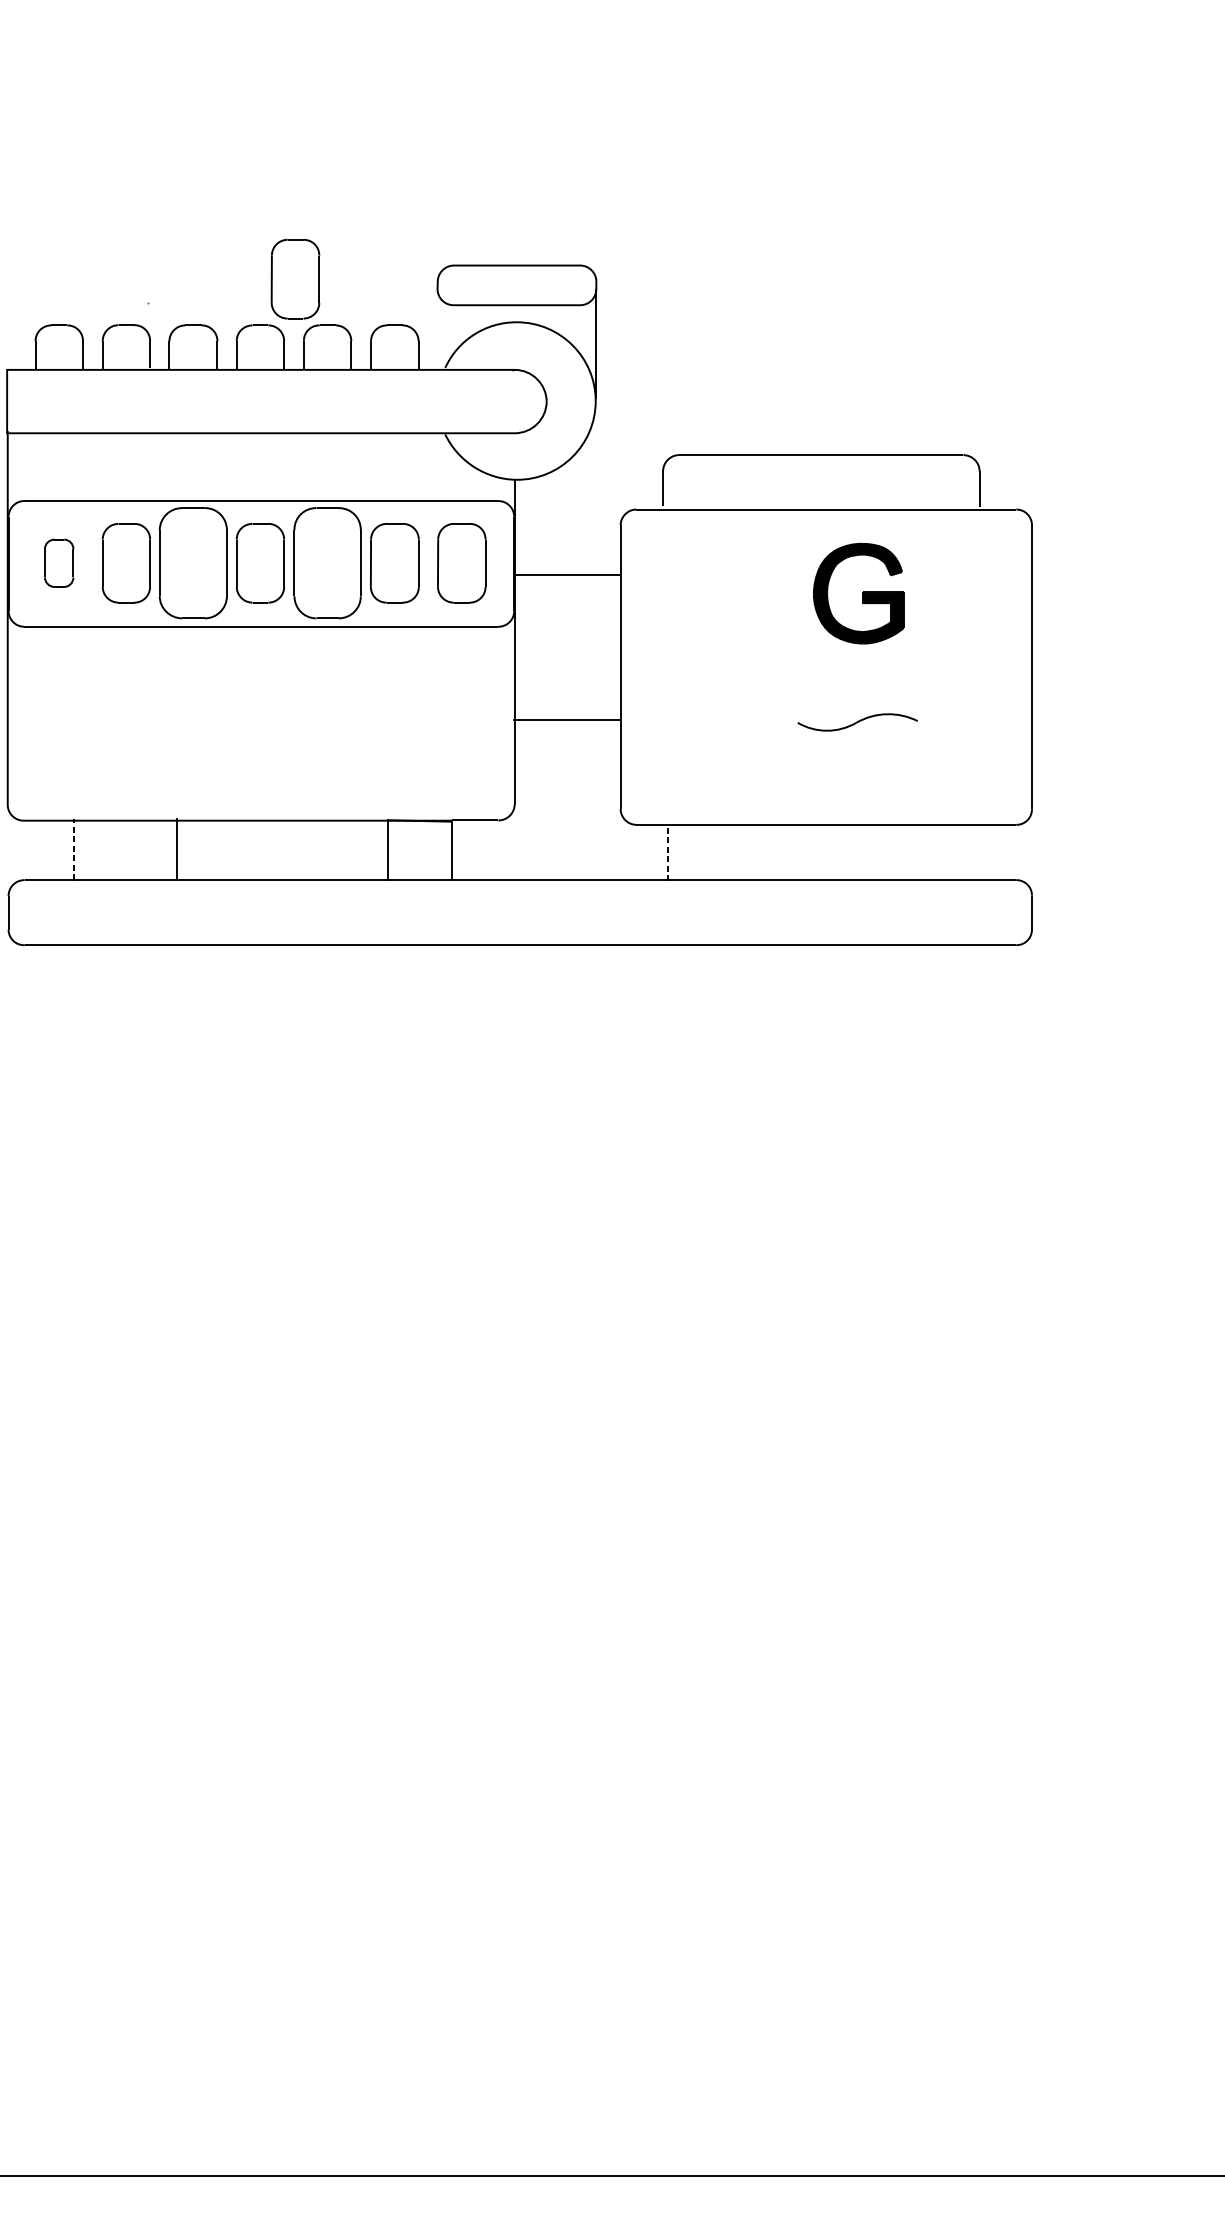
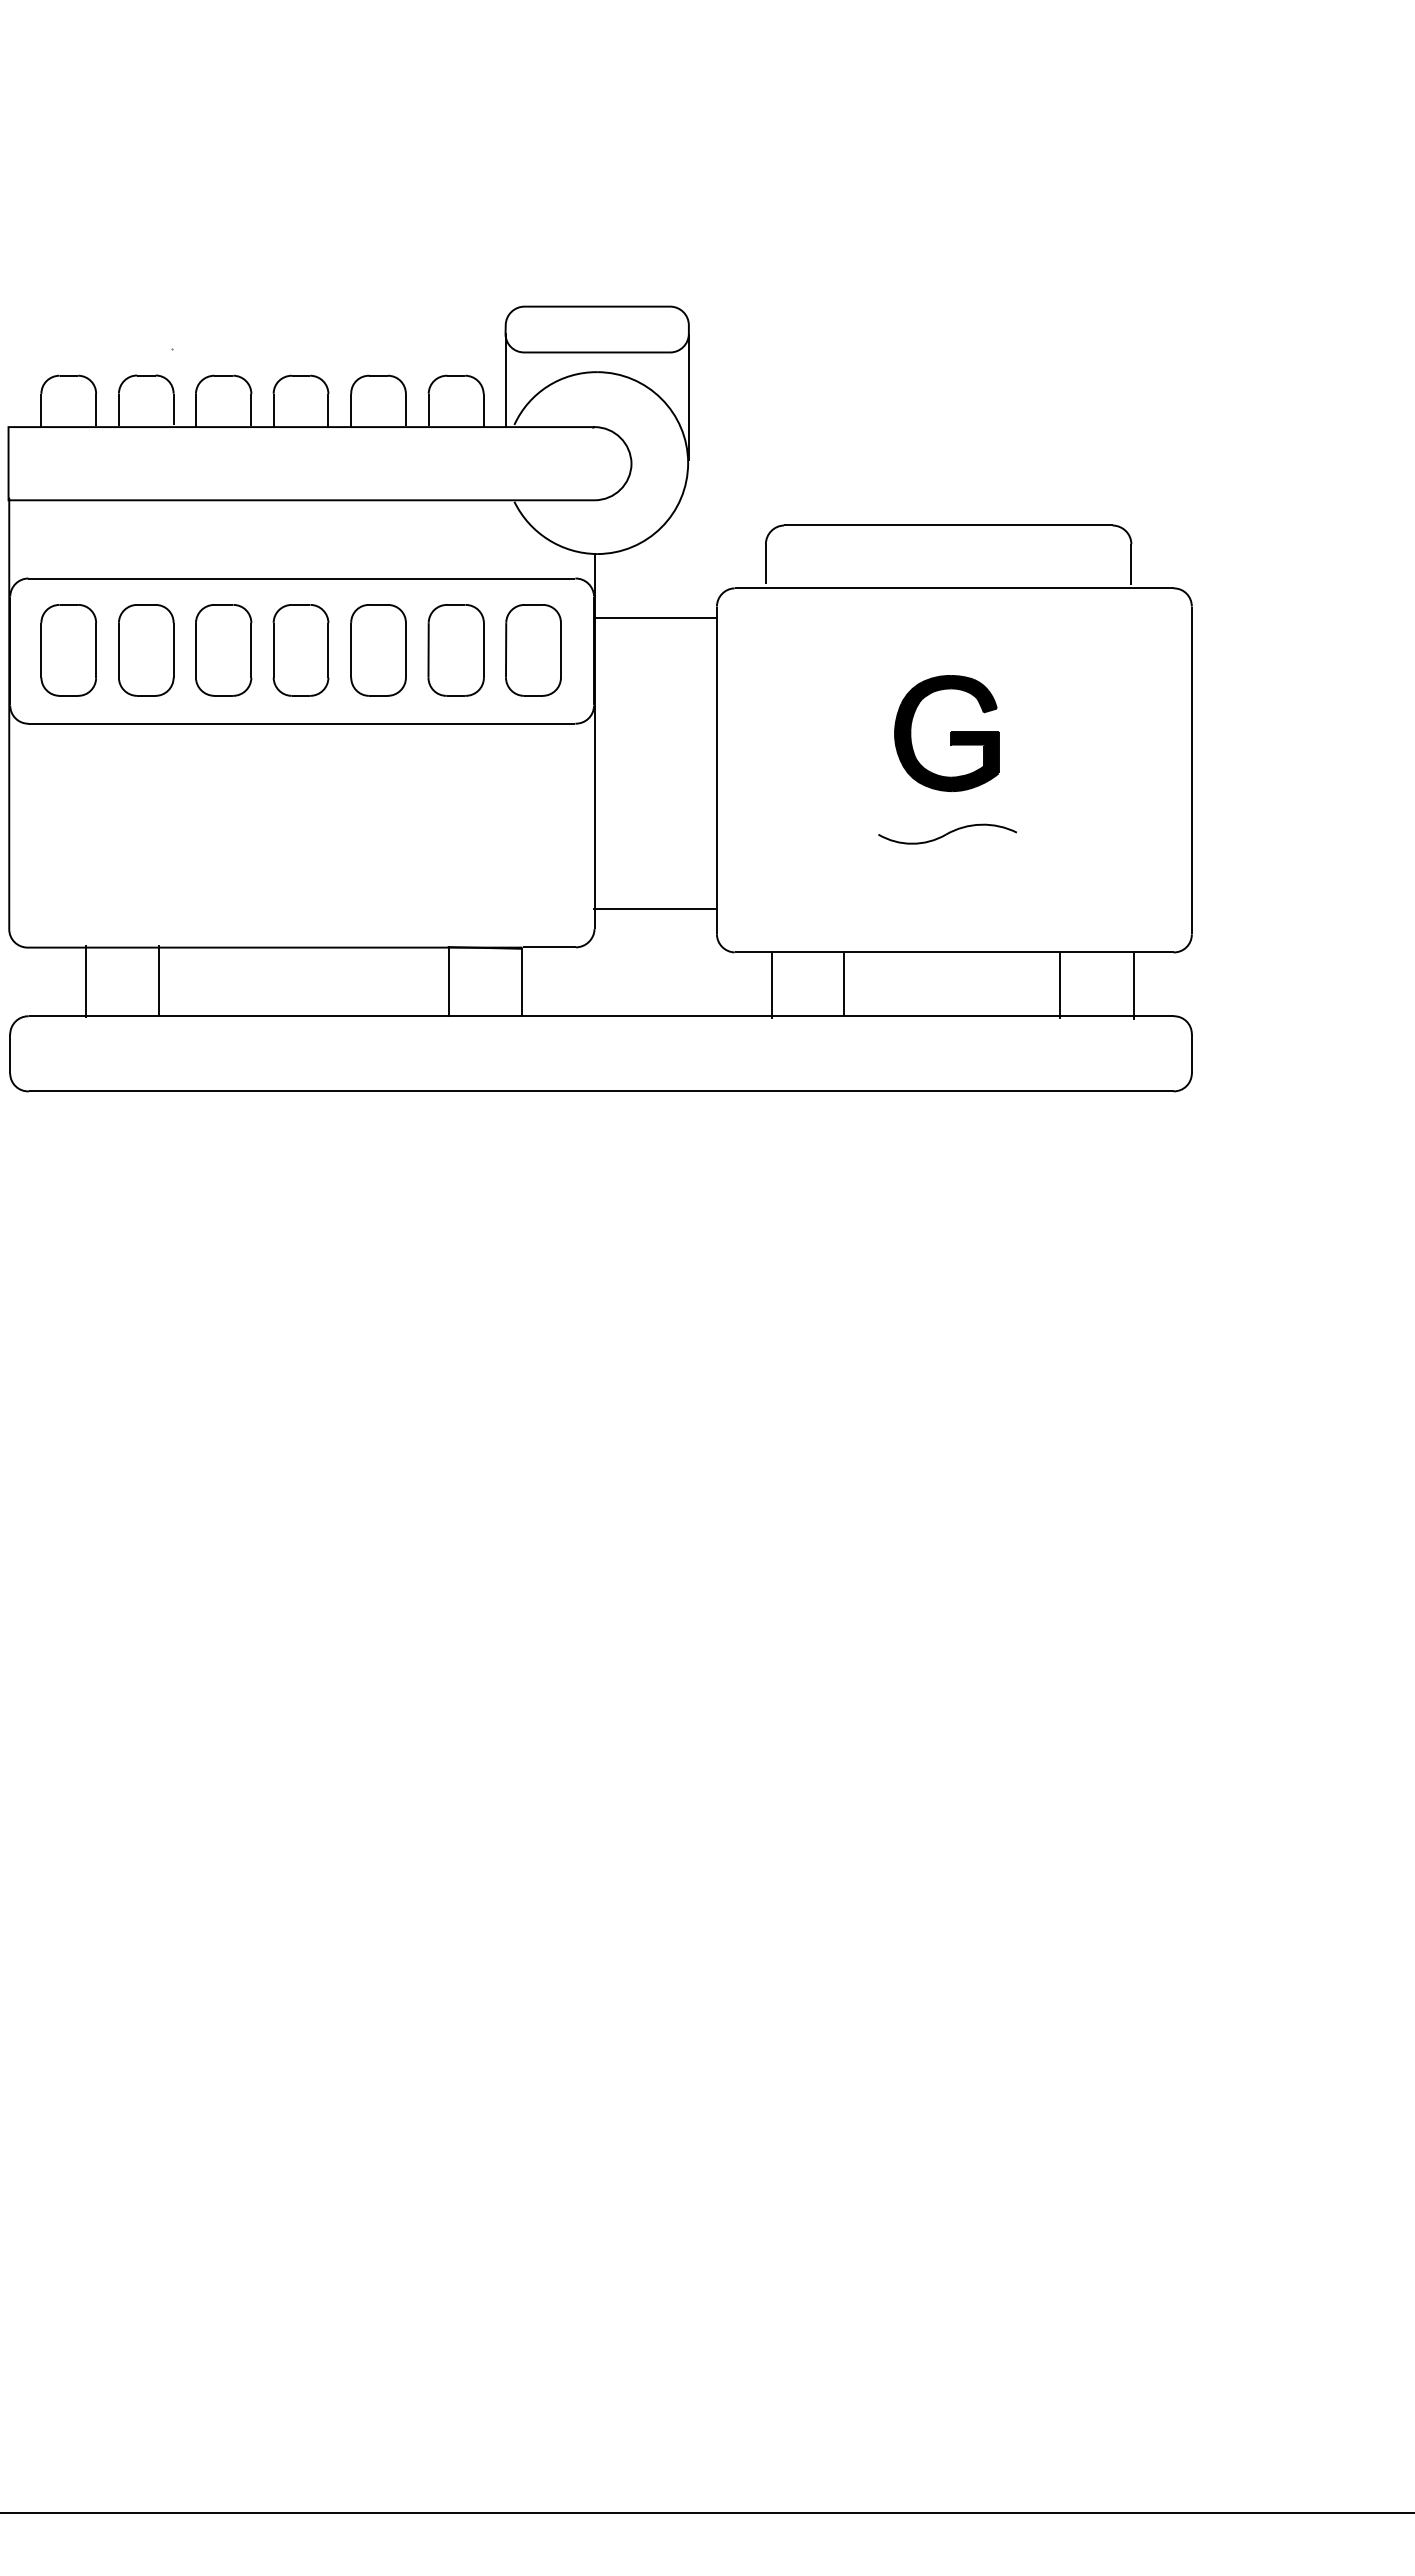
part: (295, 279) -> (341, 322), removed
line: (437, 328) -> (505, 379), added
part: (59, 563) -> (68, 650), size x1.67
part: (193, 563) -> (223, 650), size x0.71
part: (327, 563) -> (378, 650), size x0.71
line: (567, 574) -> (655, 617), moved
part: (858, 593) -> (946, 733), moved
line: (566, 720) -> (654, 909), moved
part: (857, 721) -> (947, 833), moved
line: (73, 849) -> (85, 980), dashed -> solid
line: (176, 849) -> (158, 980), moved
line: (731, 852) -> (844, 984), added
line: (667, 853) -> (771, 985), dashed -> solid
line: (918, 853) -> (1060, 985), added
line: (981, 854) -> (1133, 986), added

